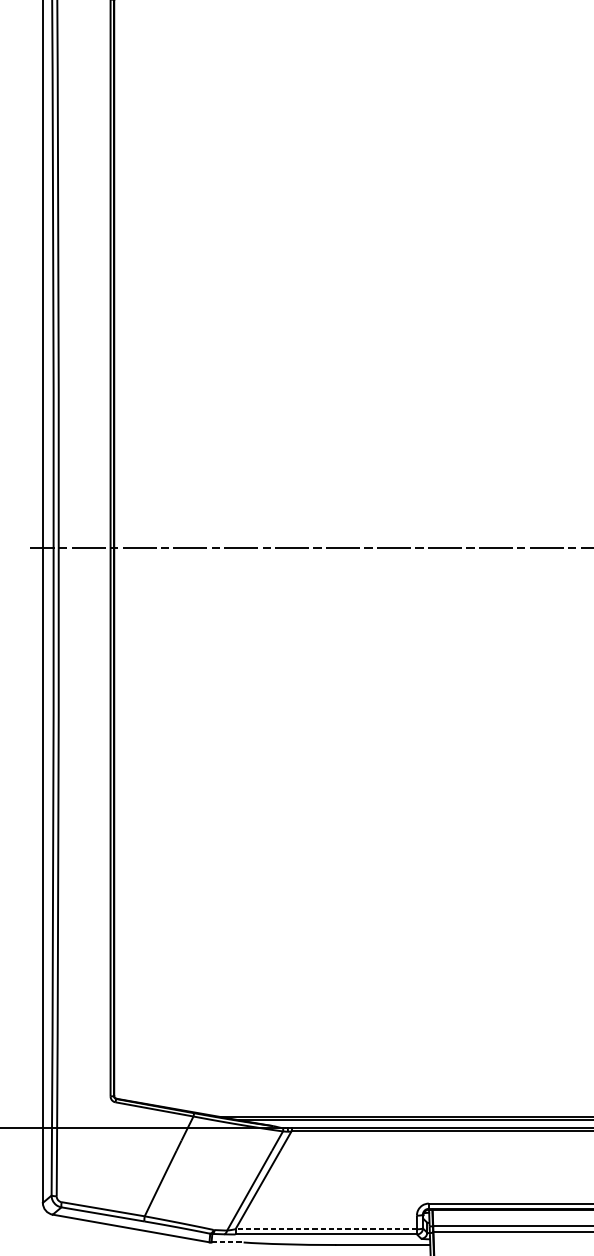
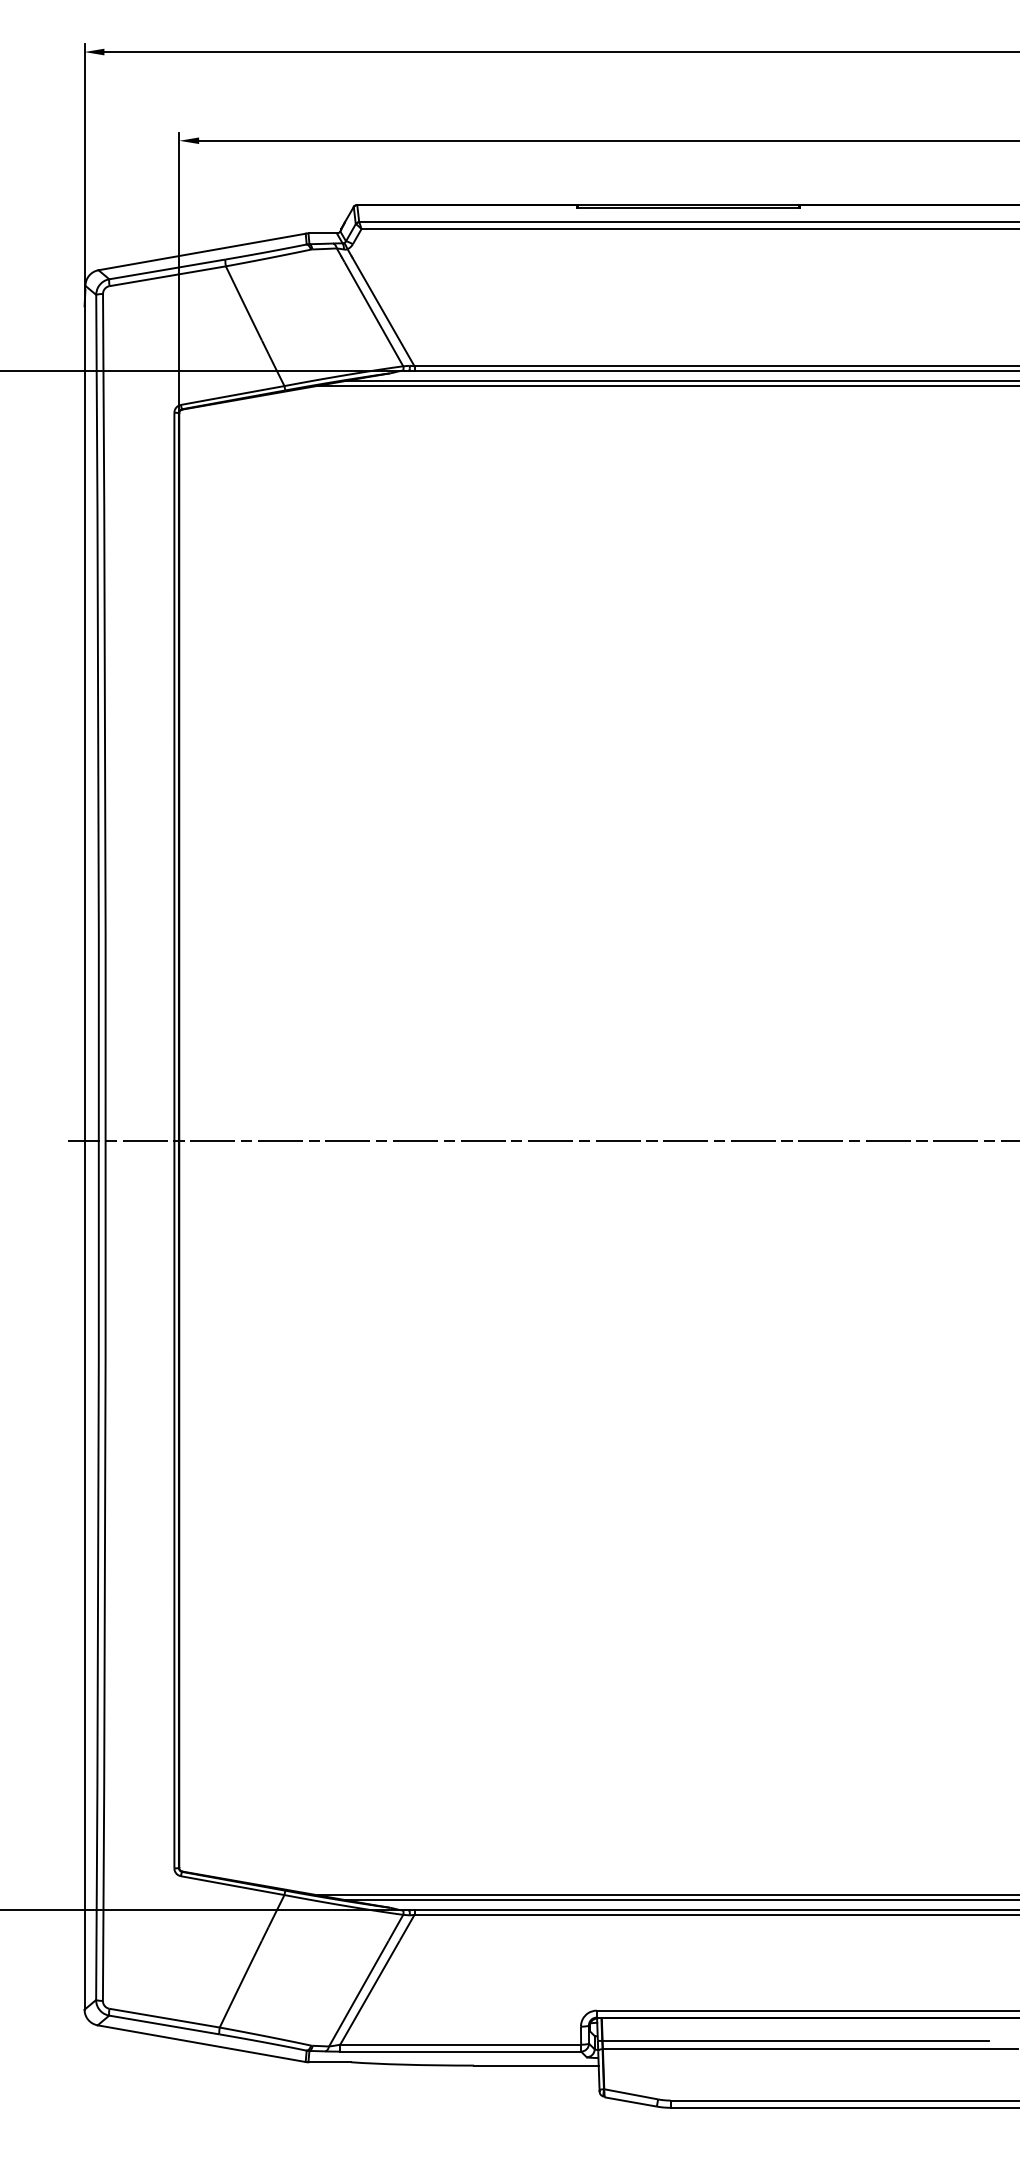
line: (326, 1229) -> (460, 2044), dashed -> solid
line: (228, 1242) -> (330, 2062), dashed -> solid

